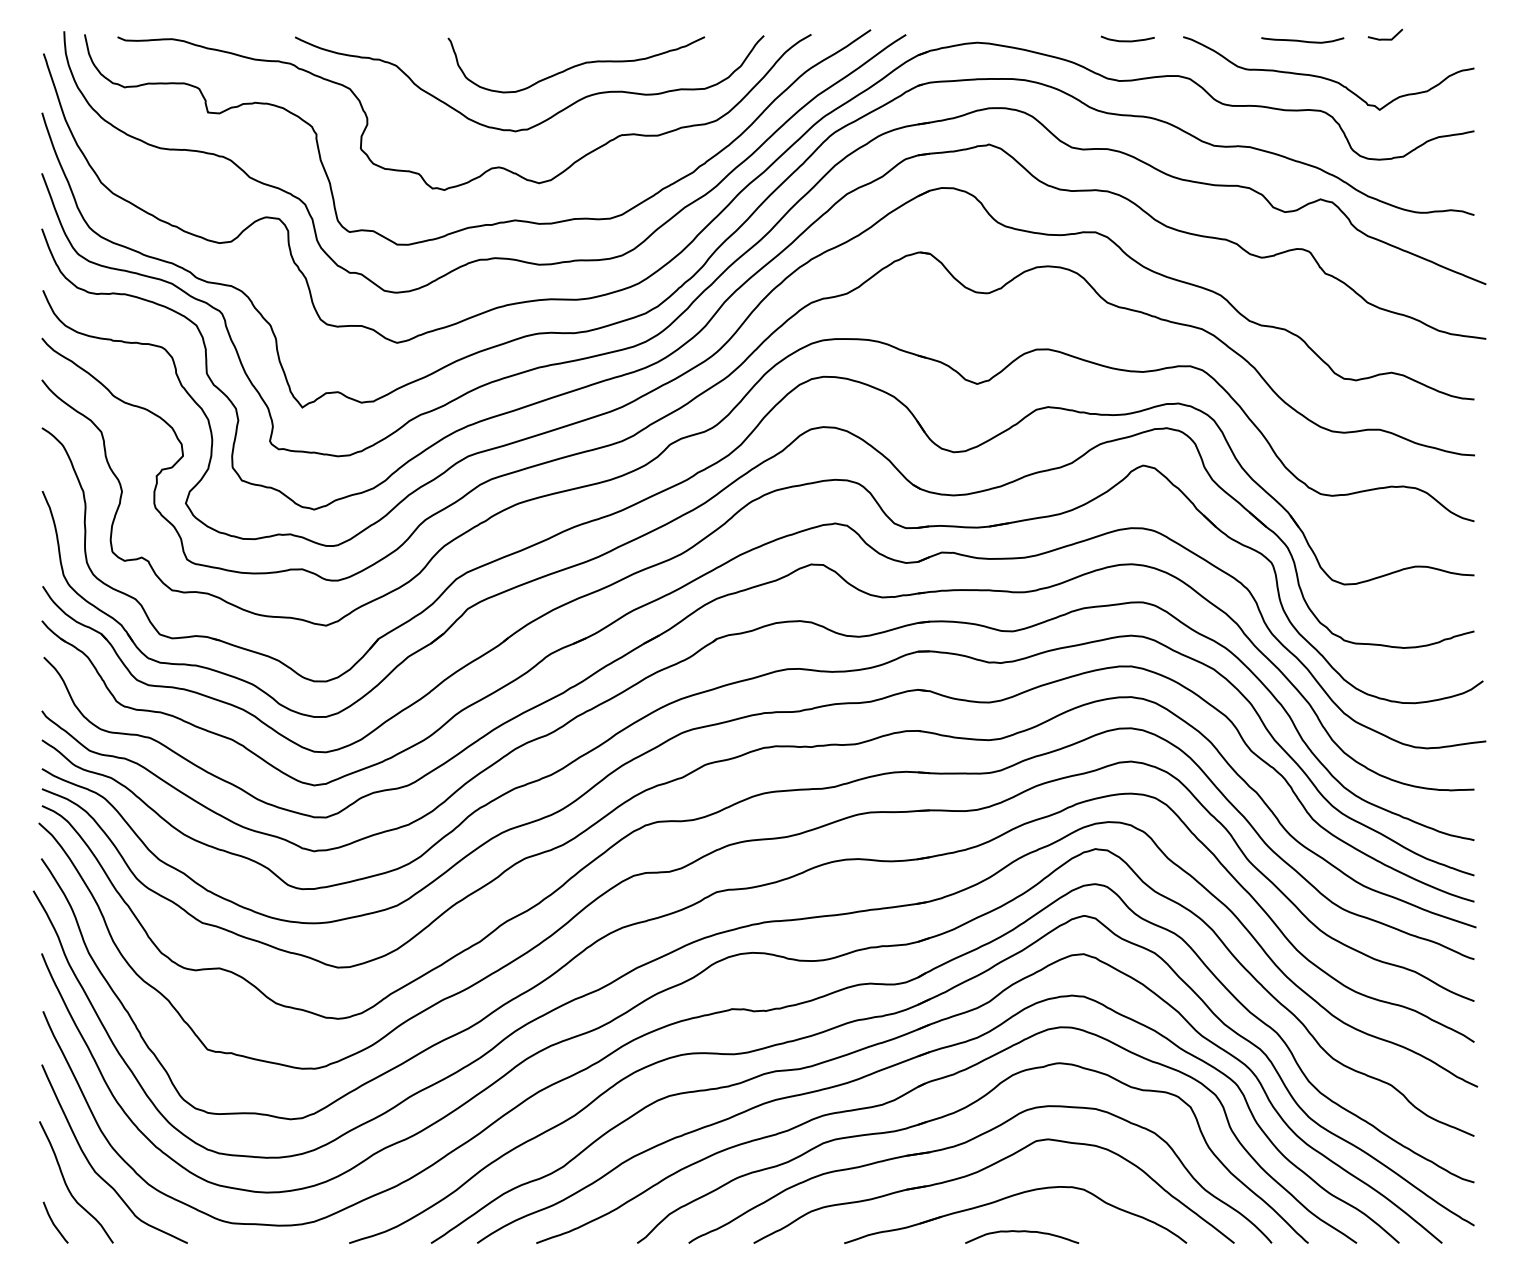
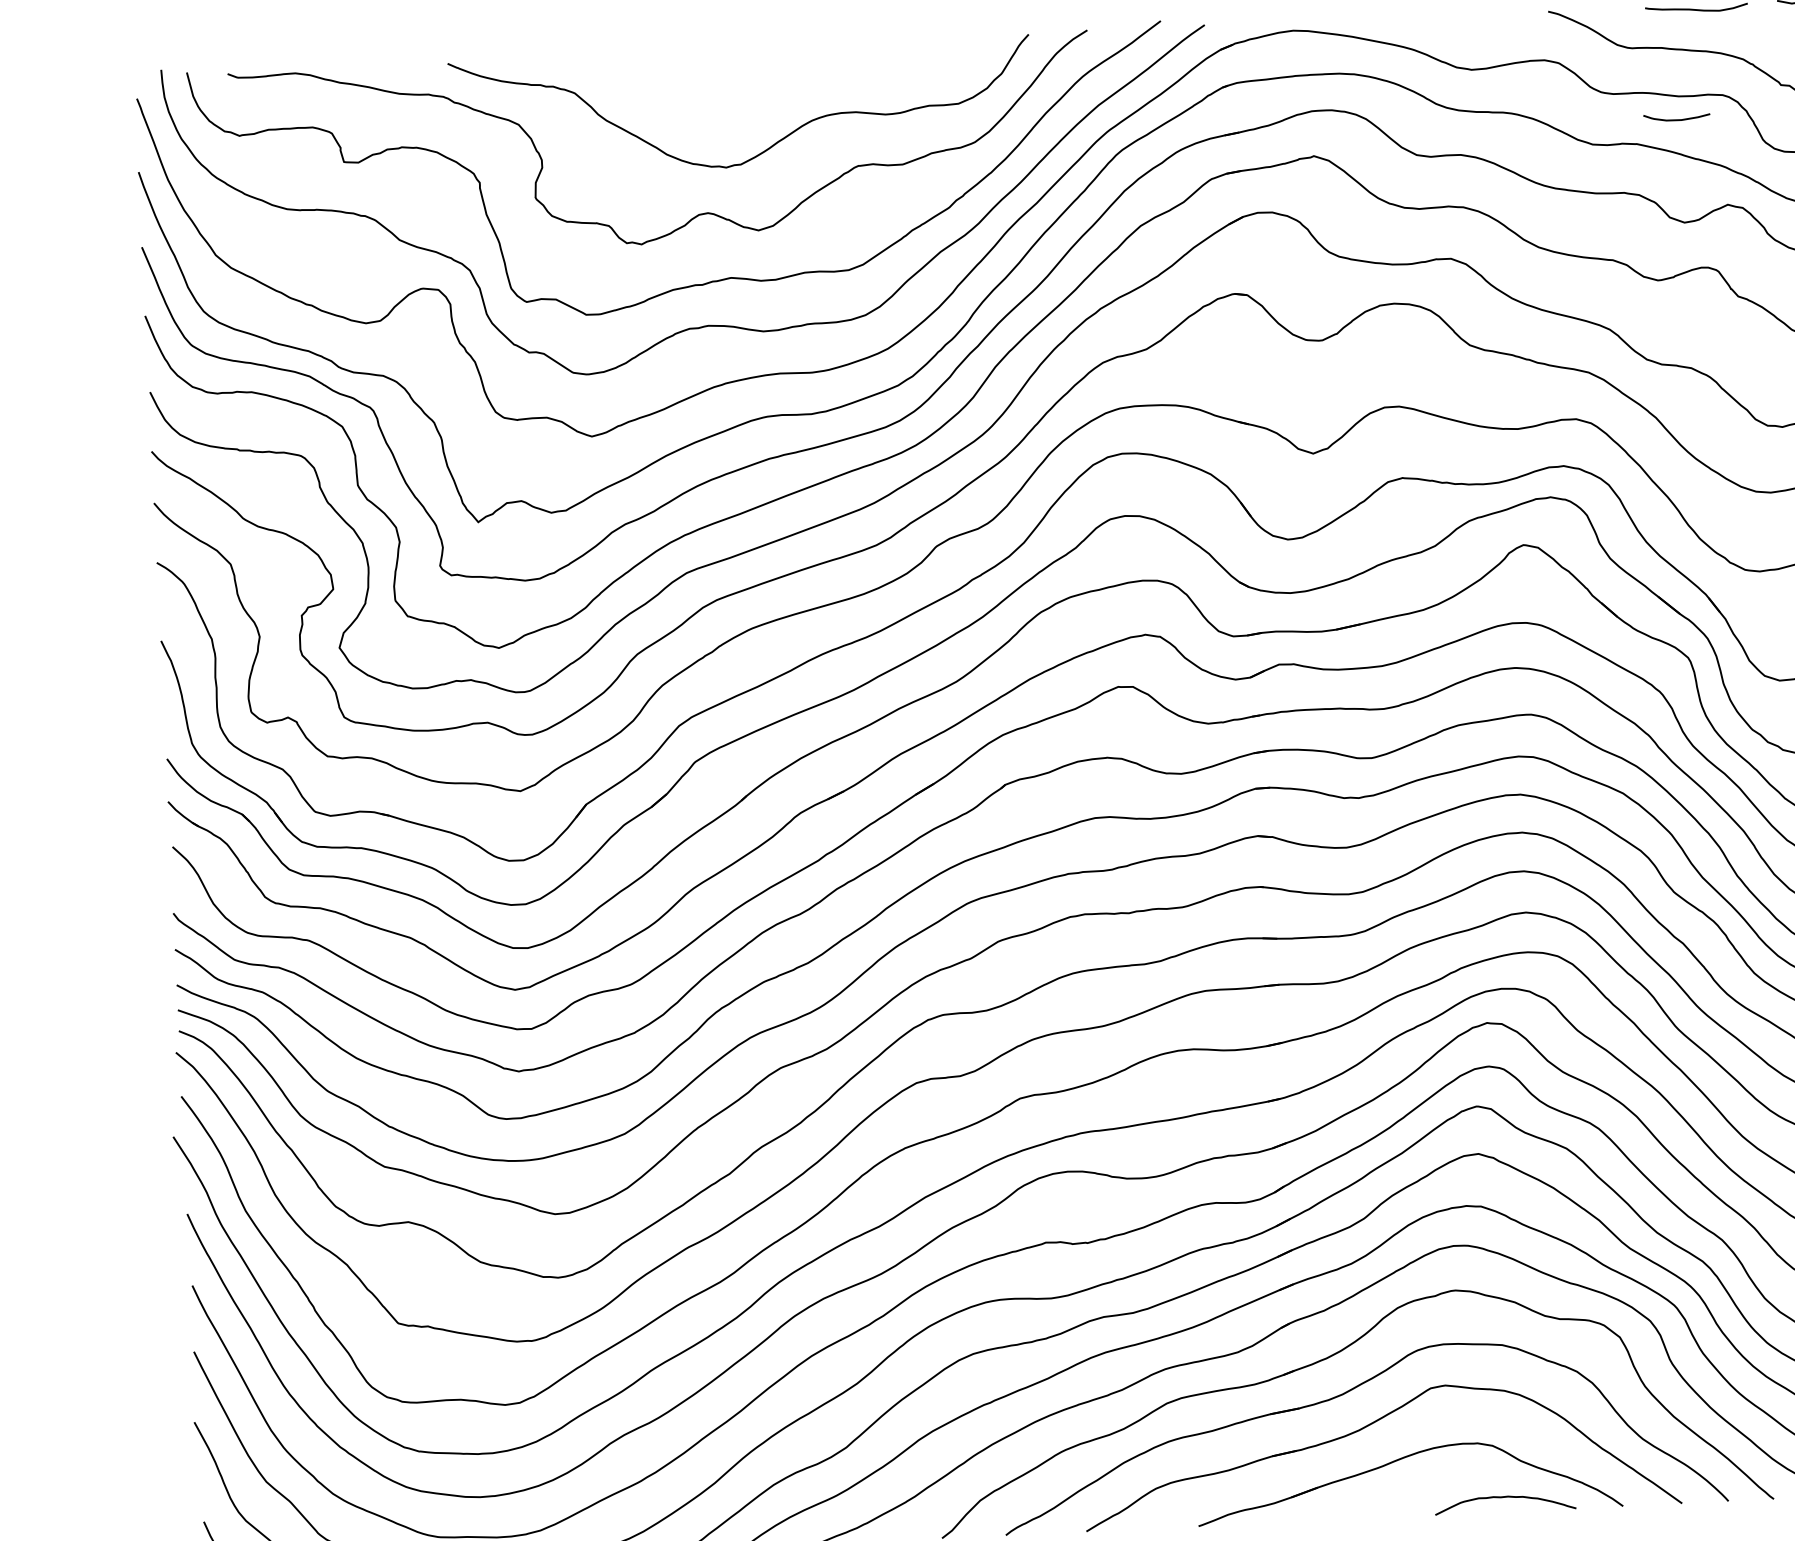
curve: (1127, 40) -> (1676, 119), moved
curve: (576, 64) -> (797, 81), removed
curve: (1022, 1232) -> (1505, 1498), moved

